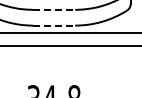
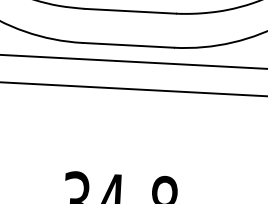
line: (54, 9) -> (131, 10), dashed -> solid
line: (54, 25) -> (129, 45), dashed -> solid

